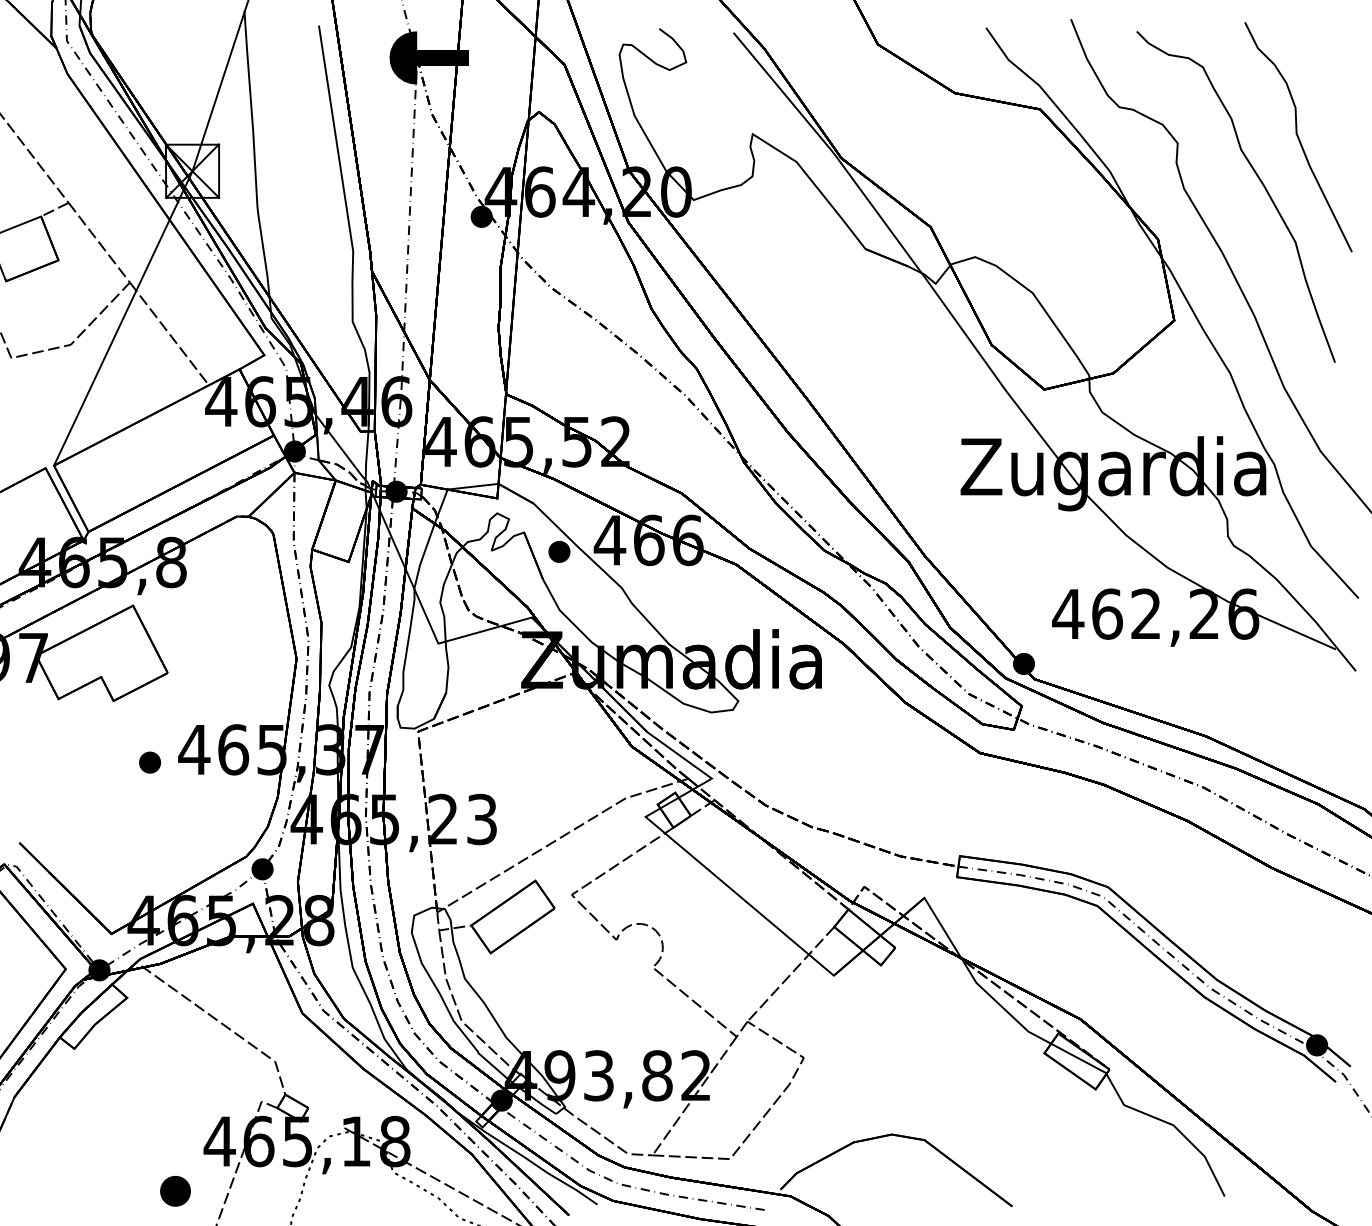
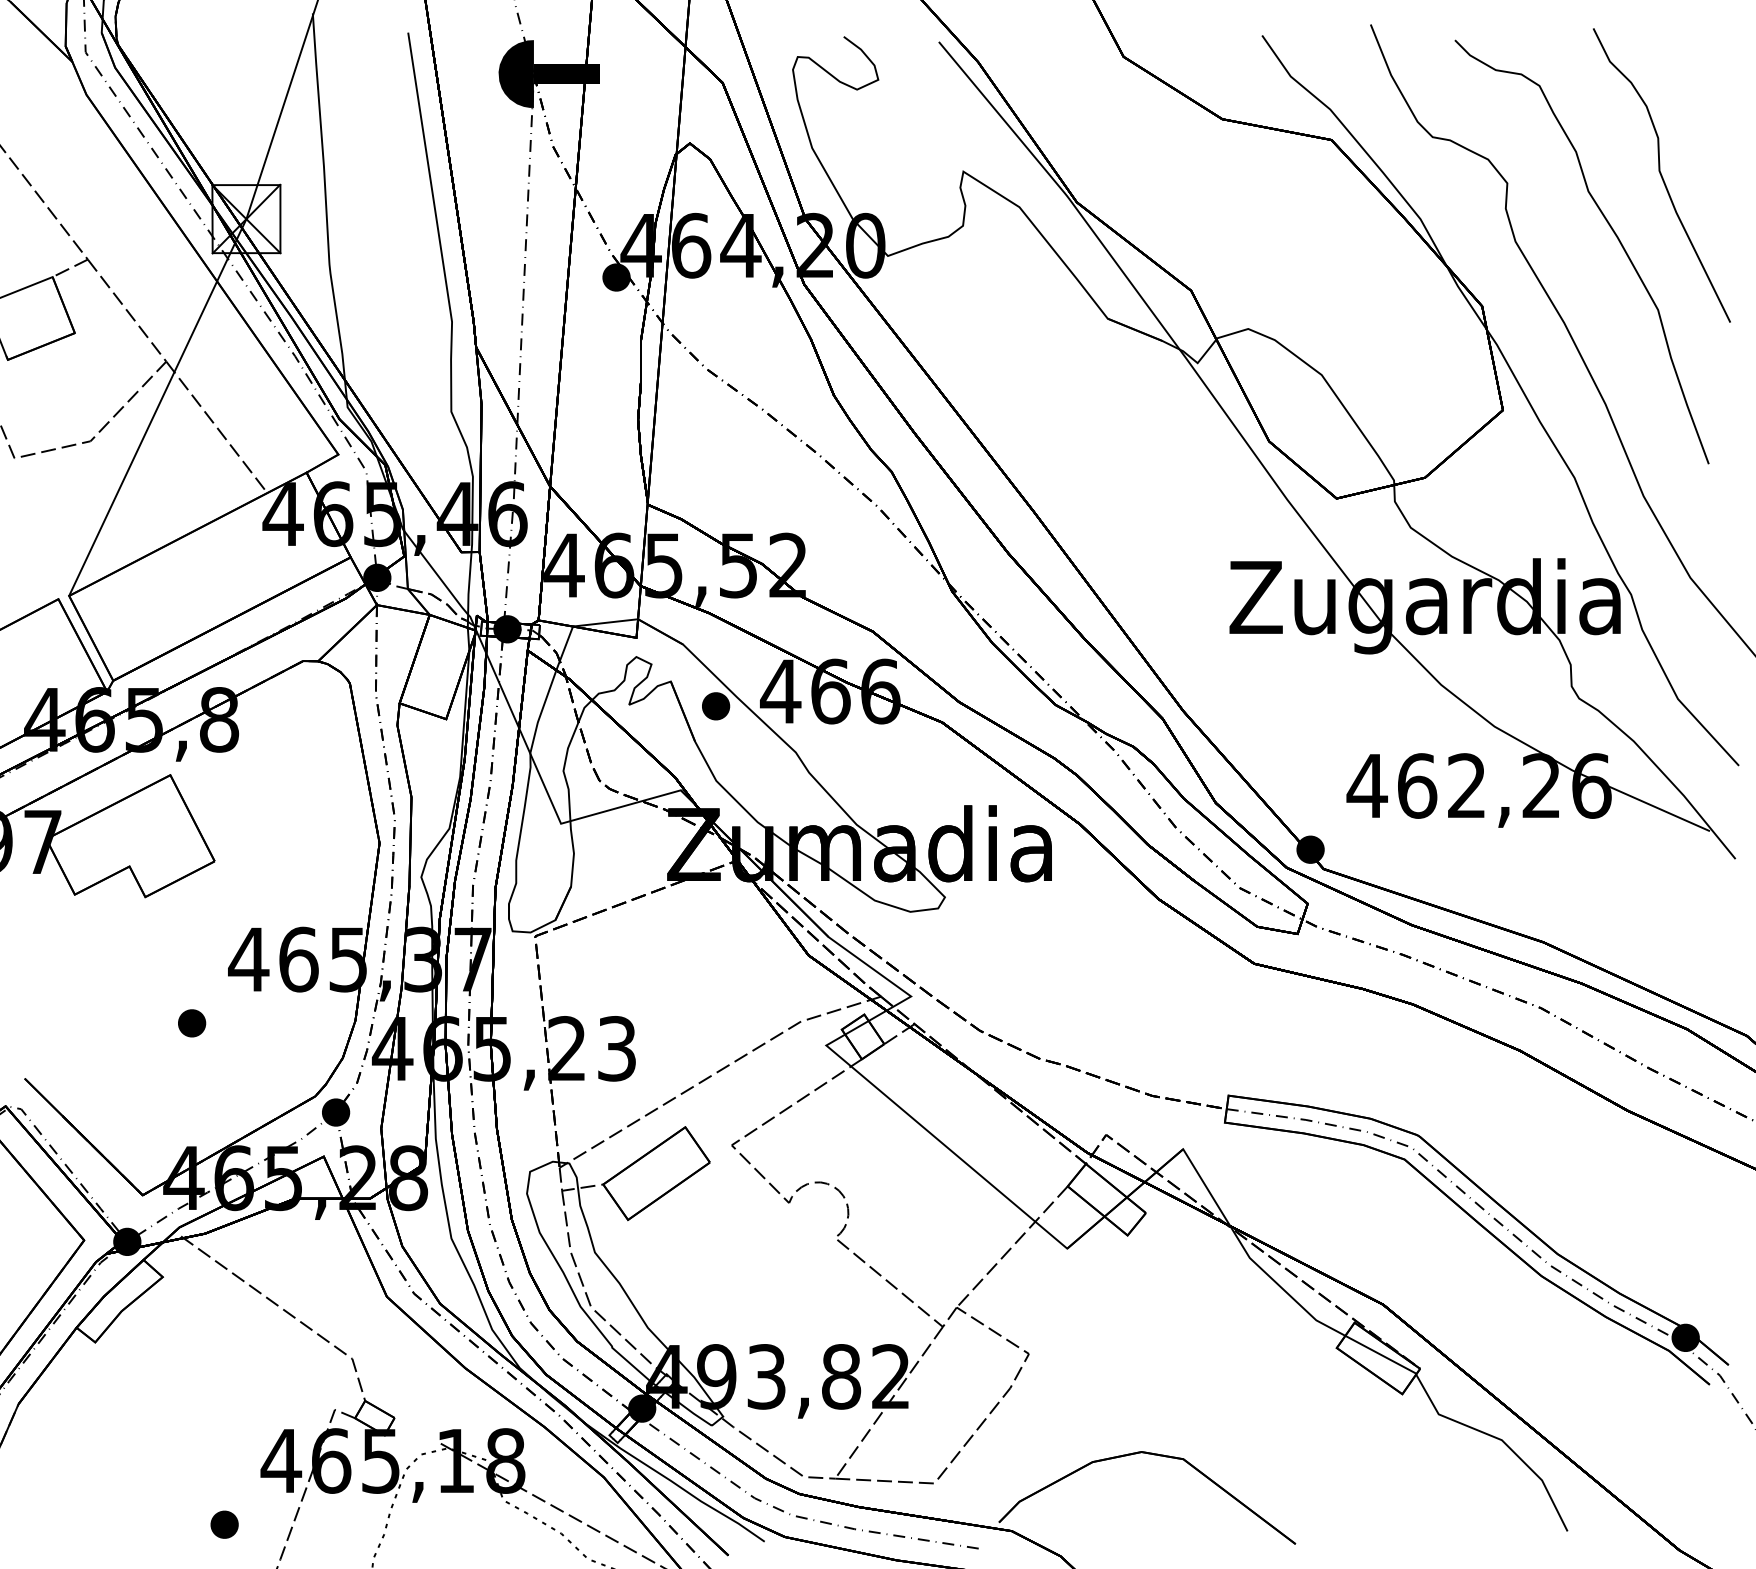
part: (149, 762) -> (191, 1023), moved
part: (175, 1191) -> (224, 1524), size x0.71

